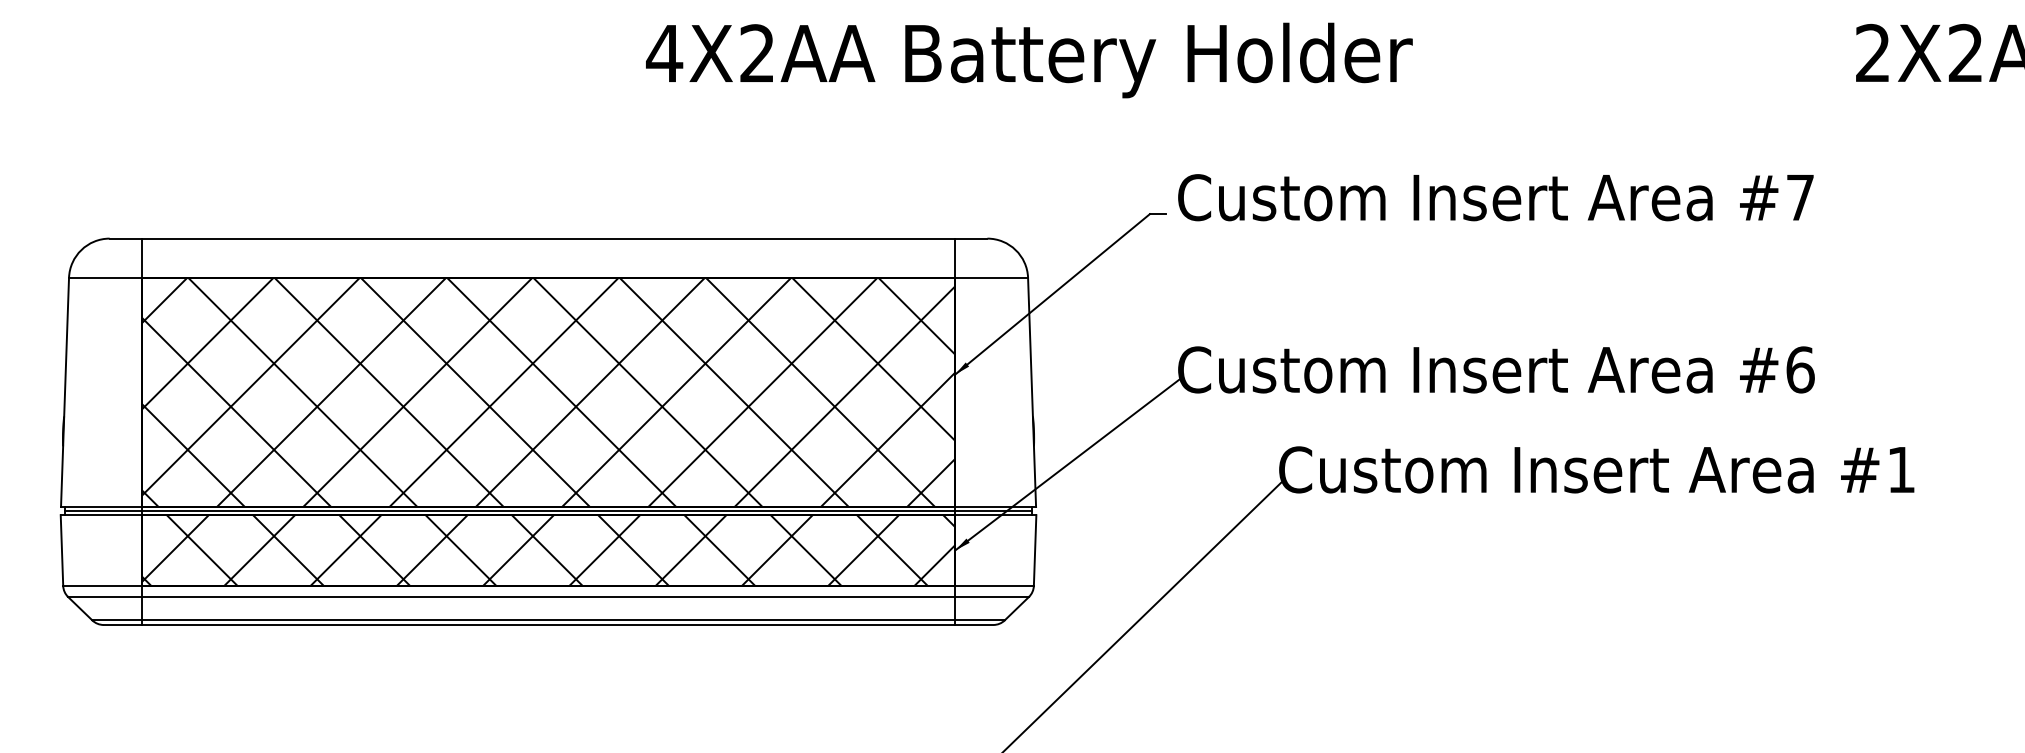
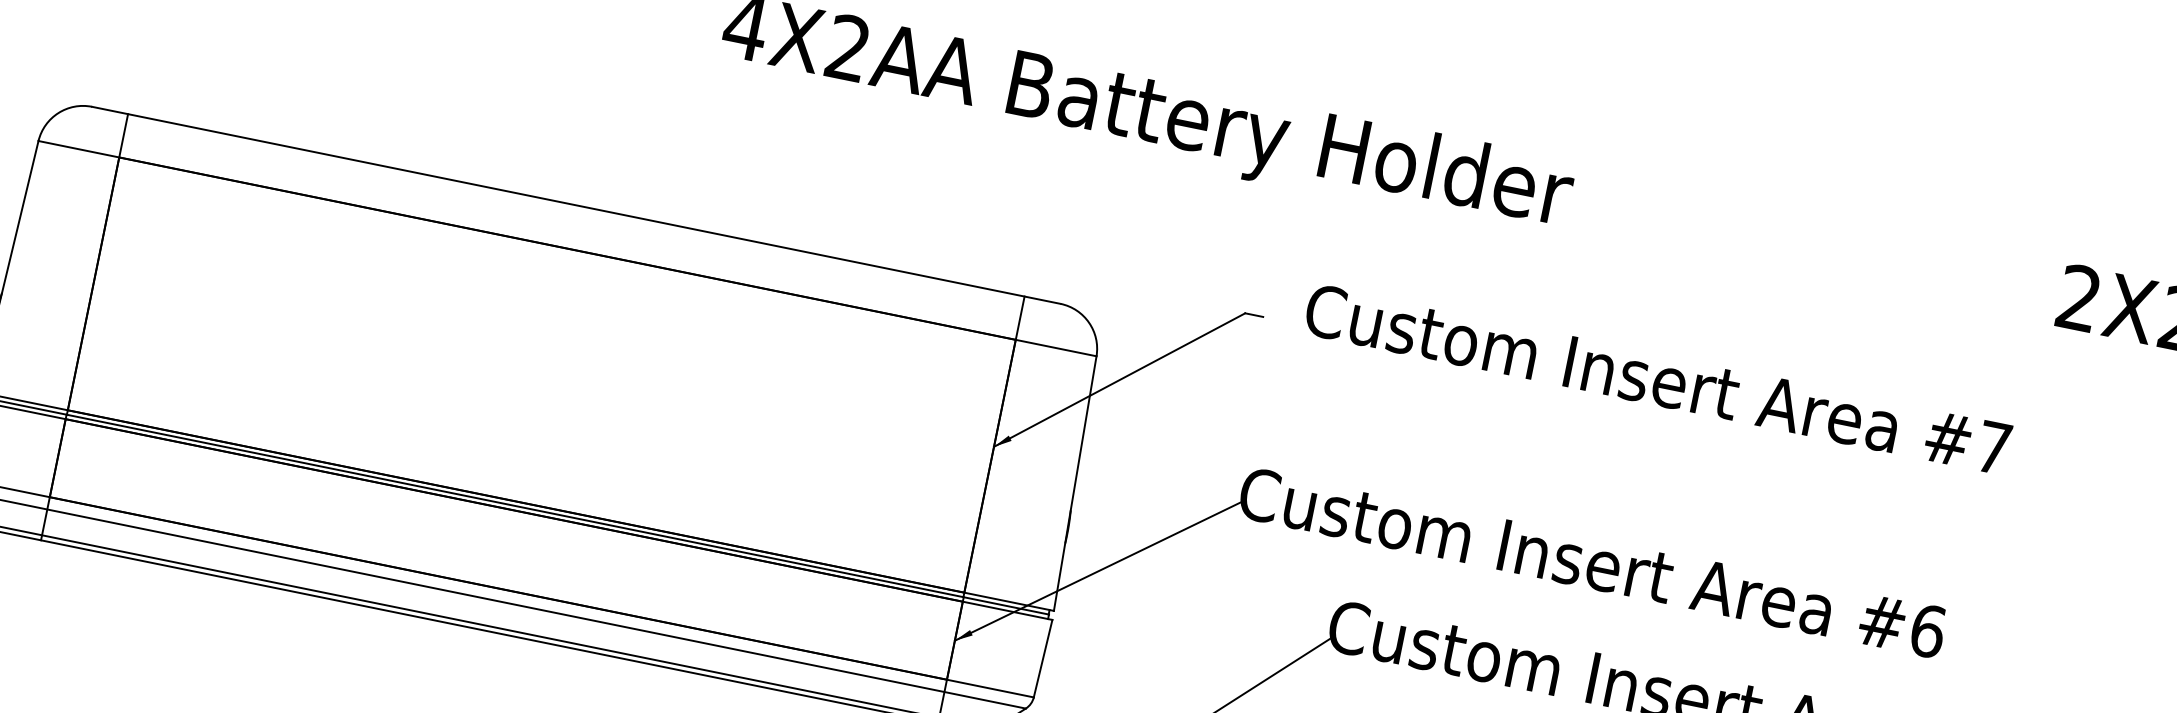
text: (1495, 197) -> (1657, 379), moved
hatch: (548, 392) -> (541, 375), removed
hatch: (548, 550) -> (506, 549), removed

